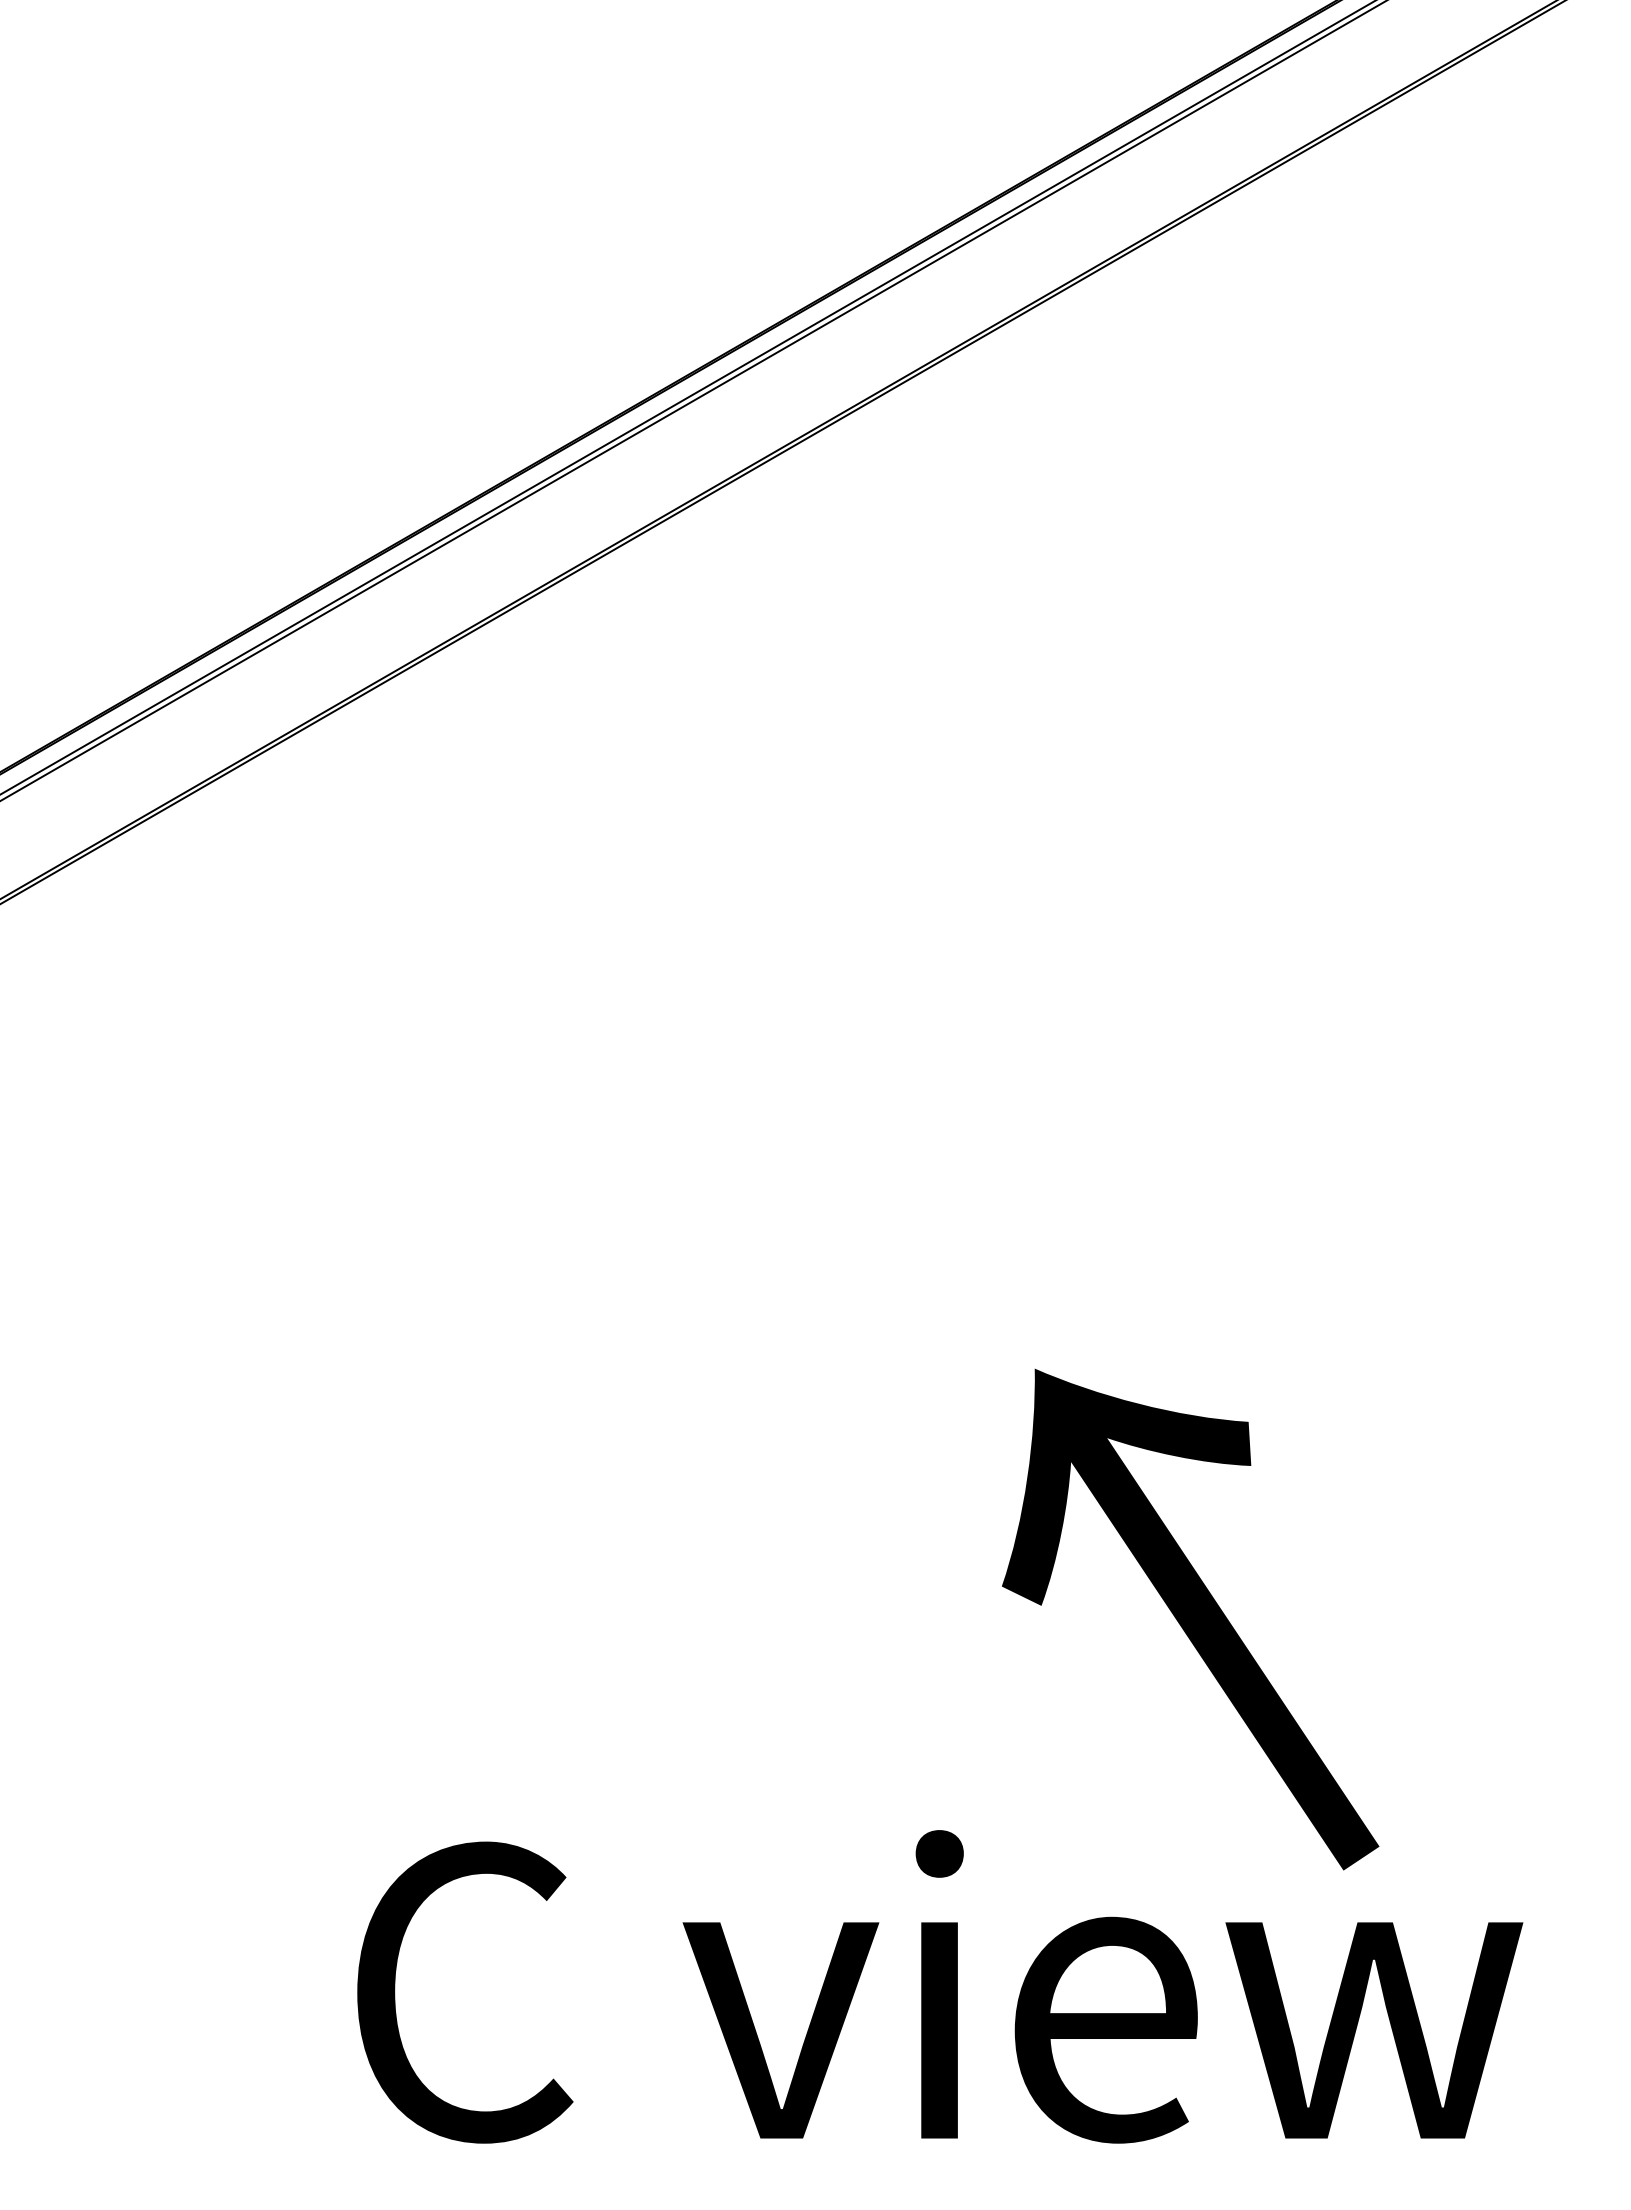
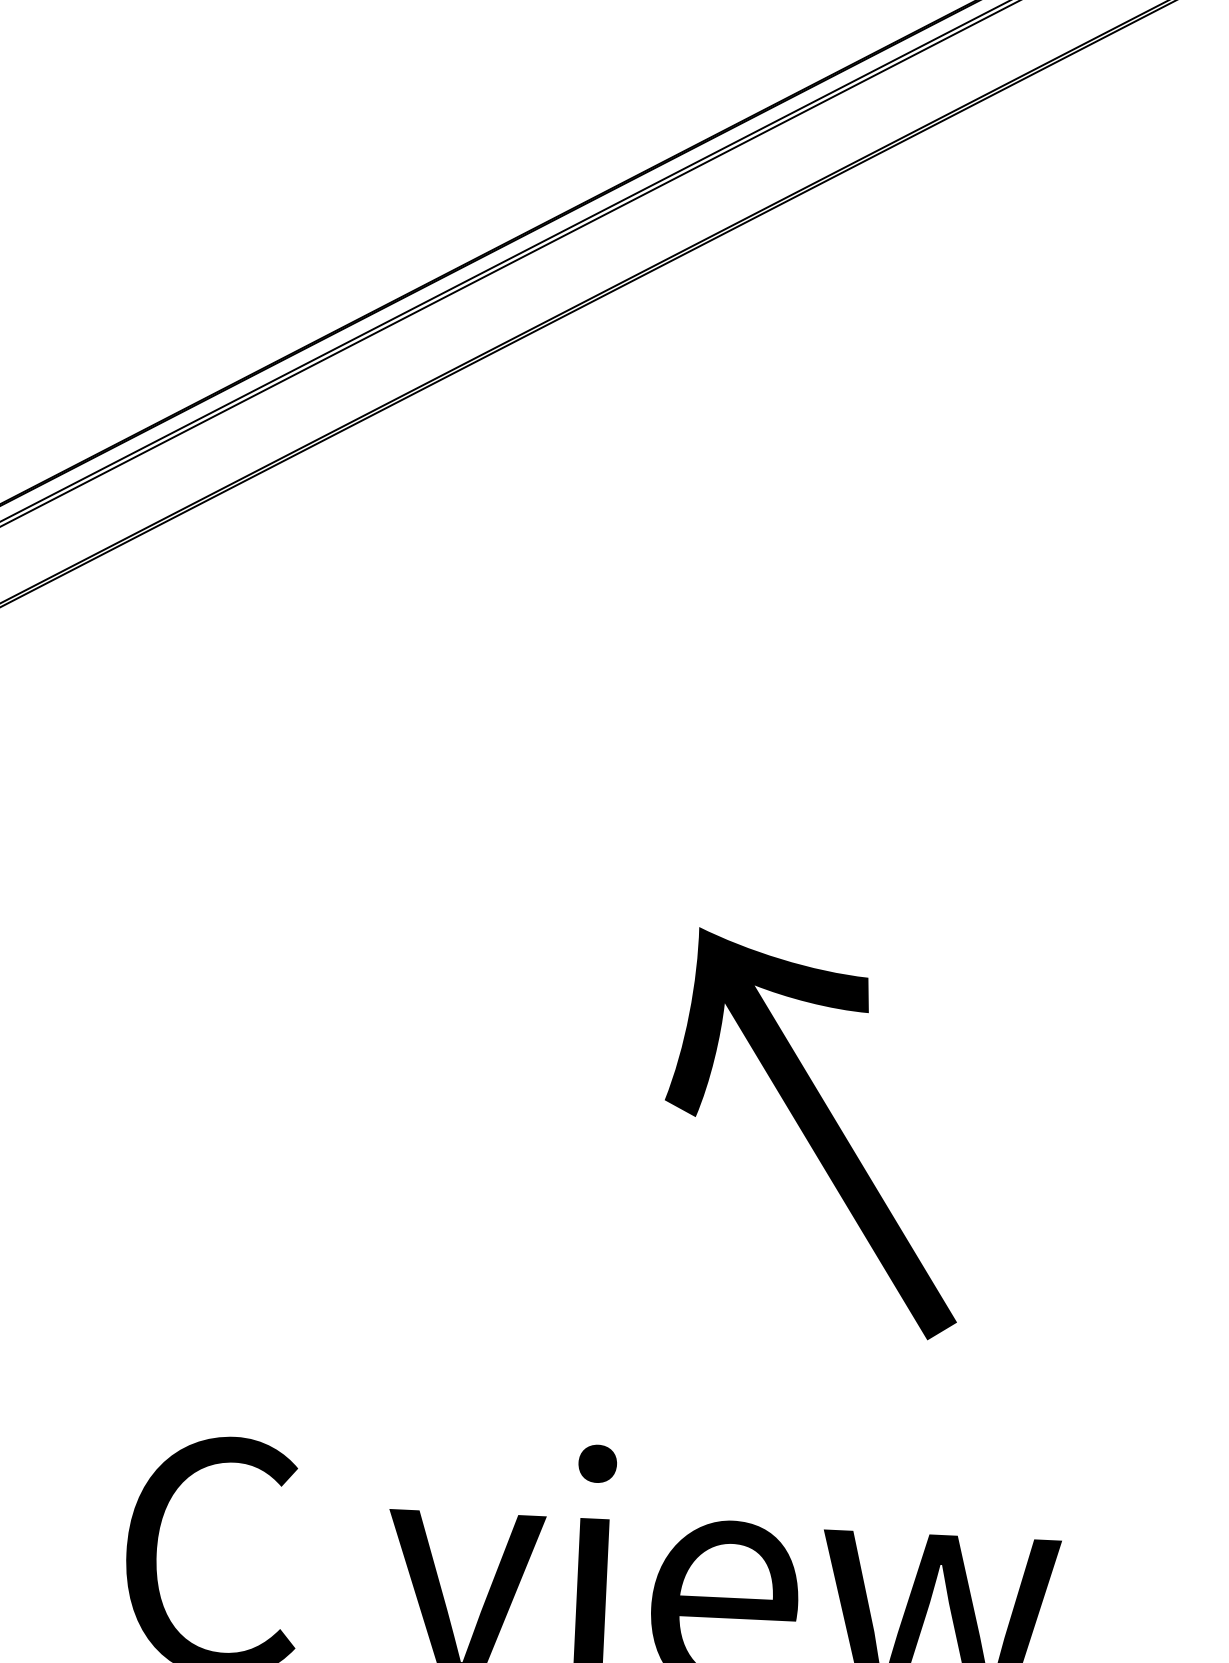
text: (1190, 1619) -> (814, 1133), moved

